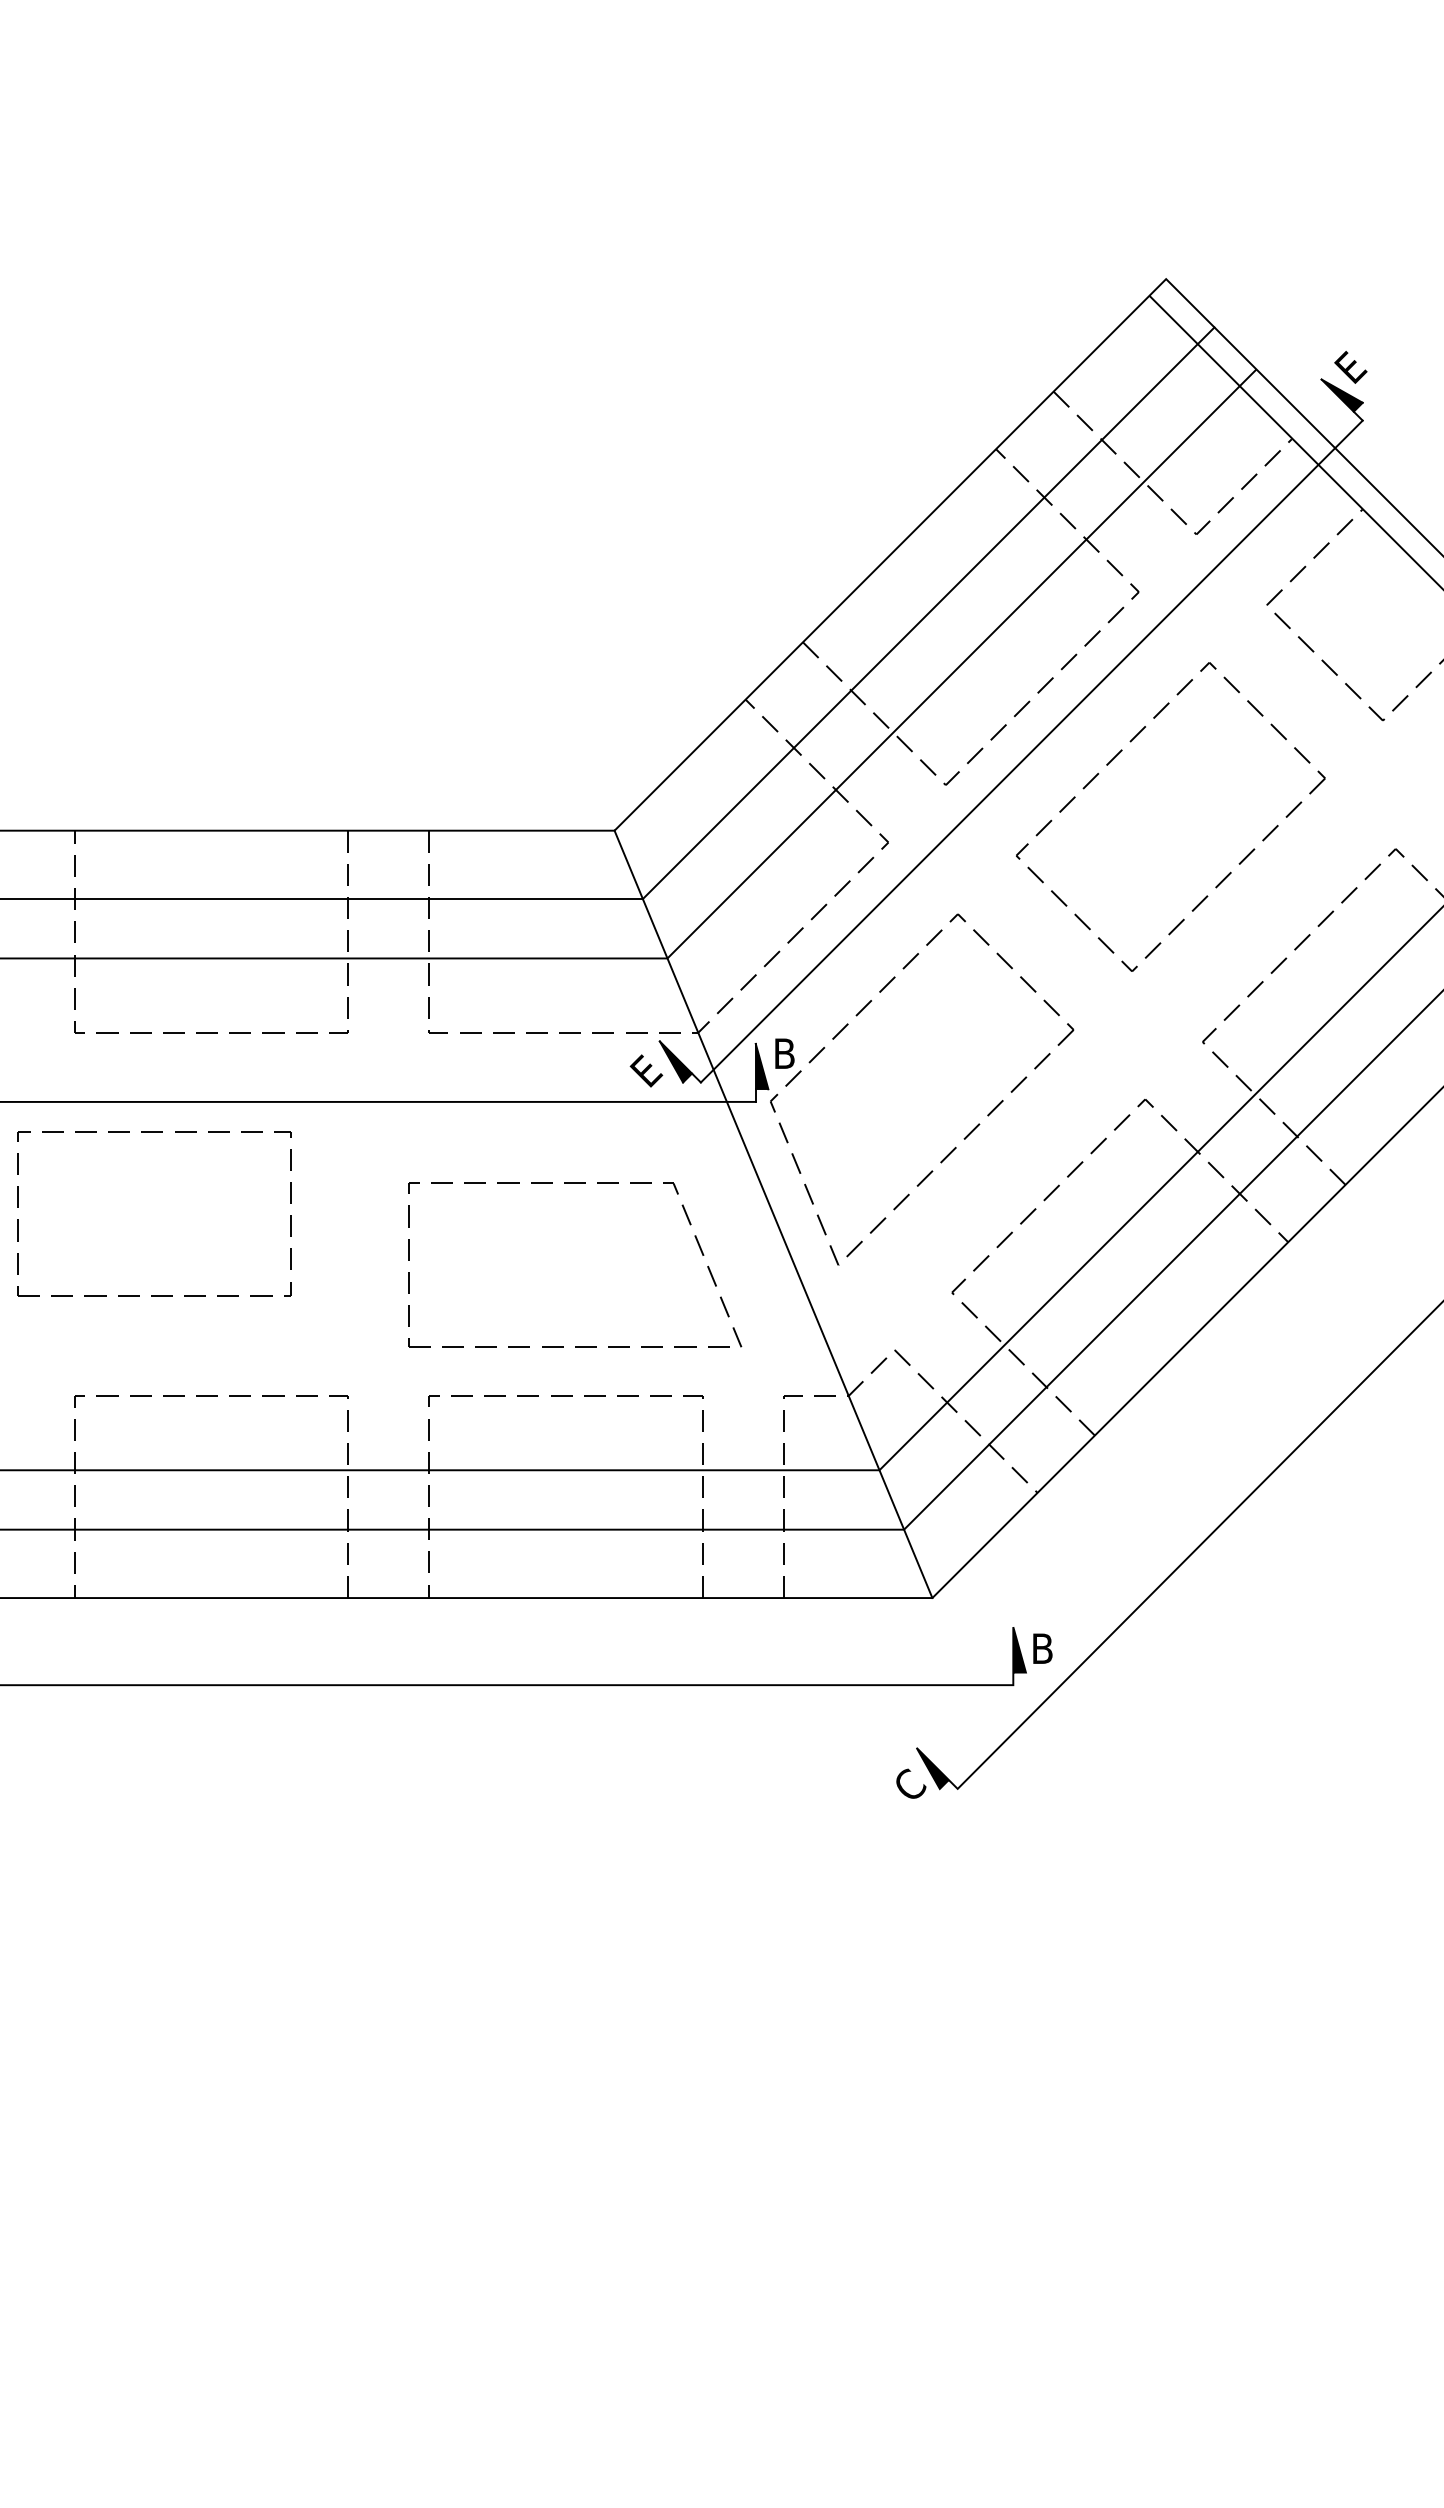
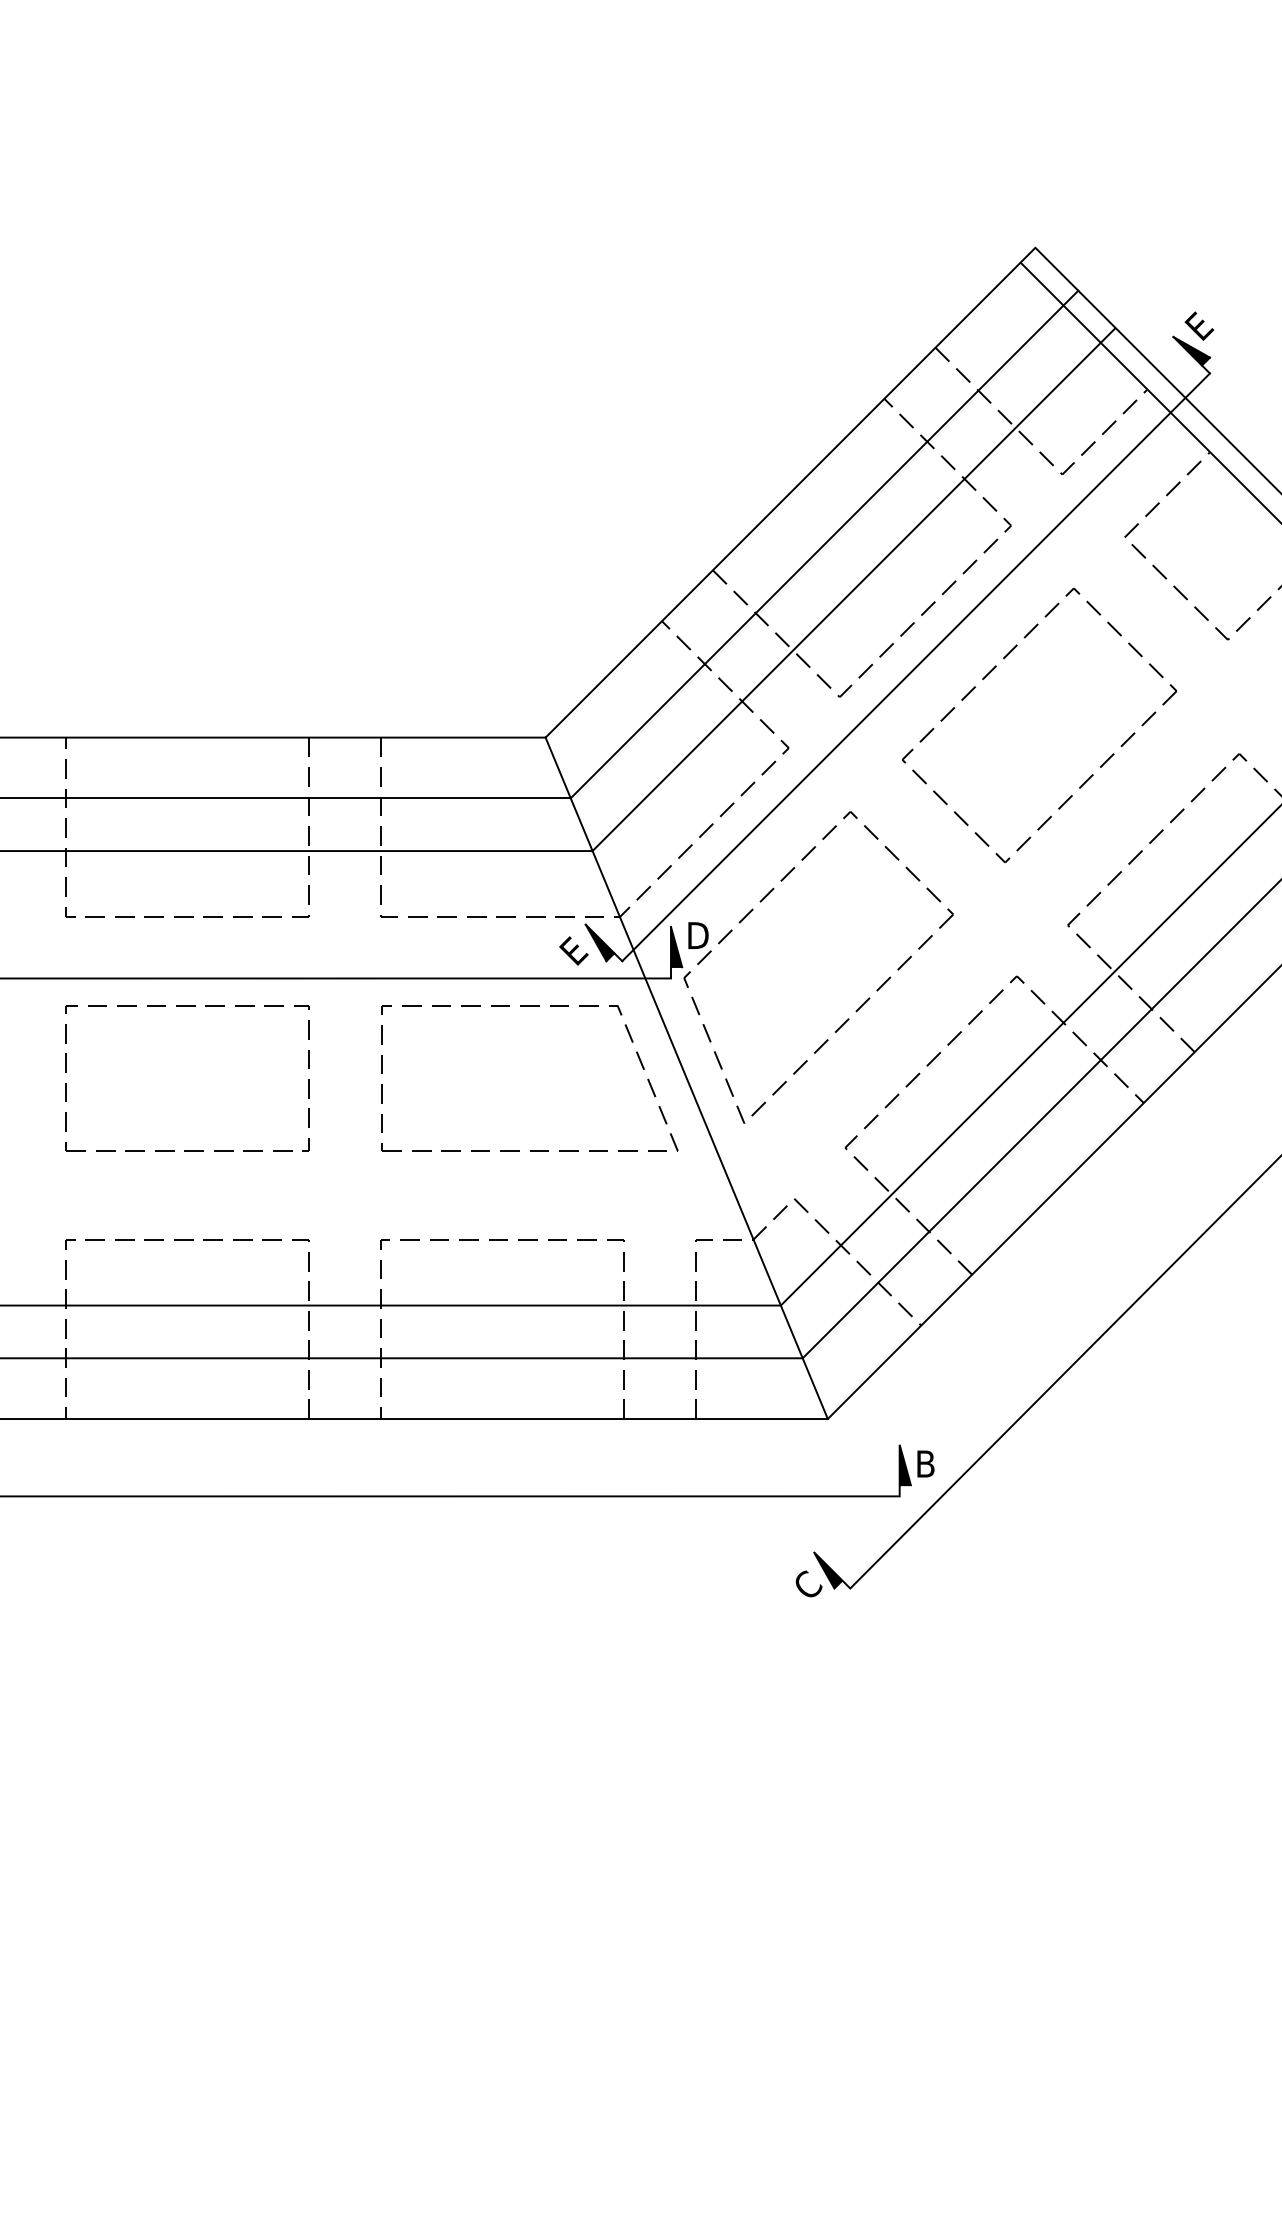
text: (788, 1053) -> (700, 935), B -> D
part: (154, 1132) -> (187, 1005), moved
part: (575, 1183) -> (530, 1005), moved

